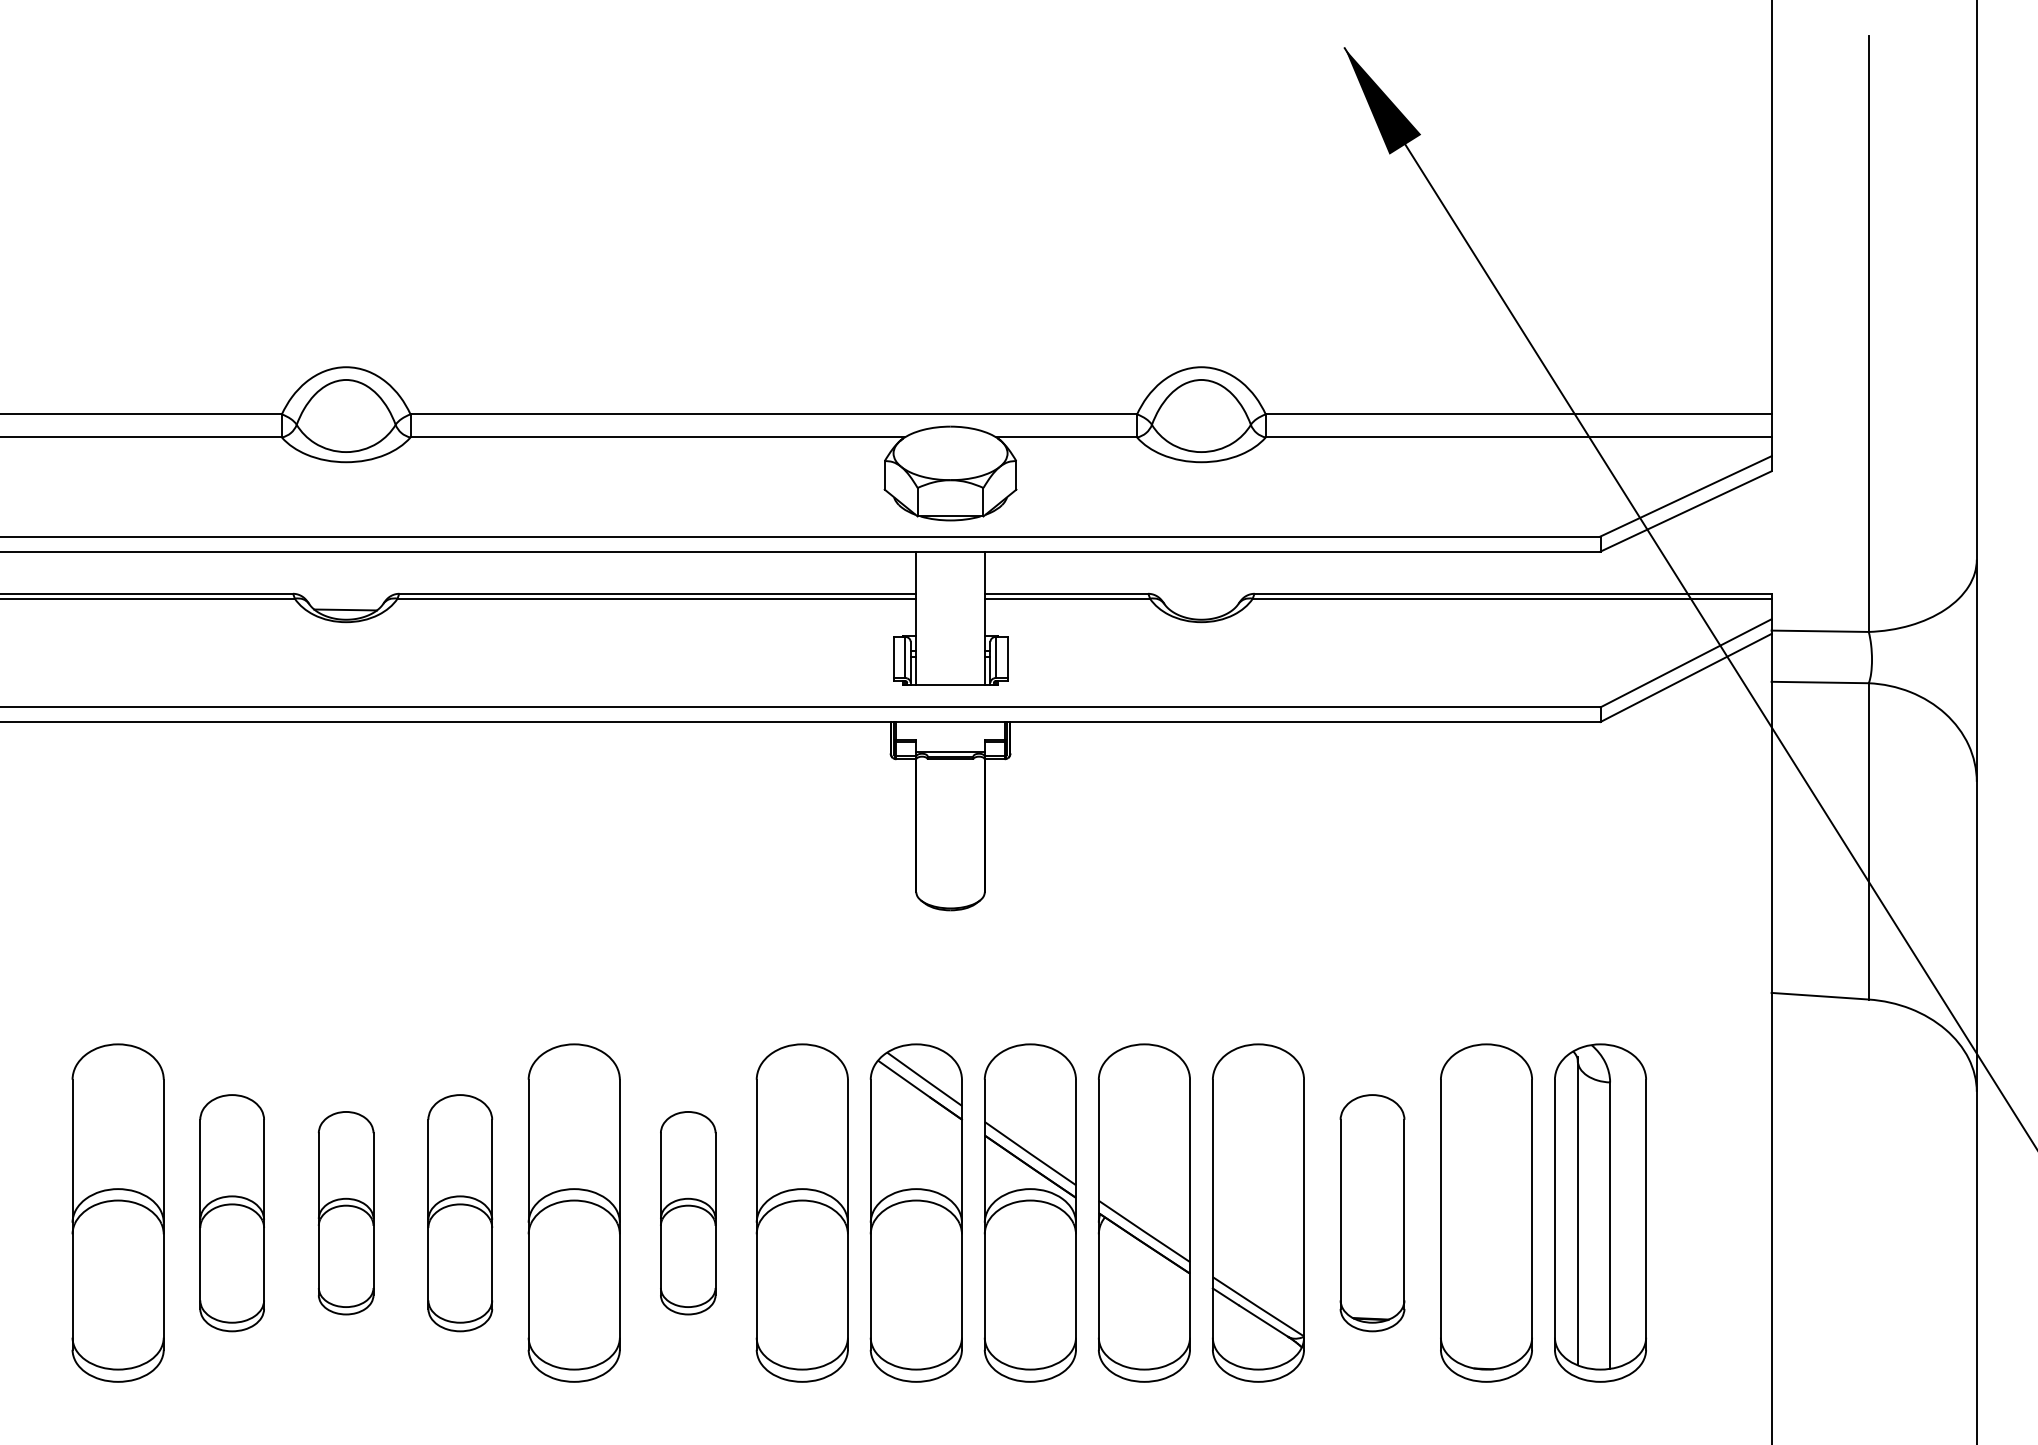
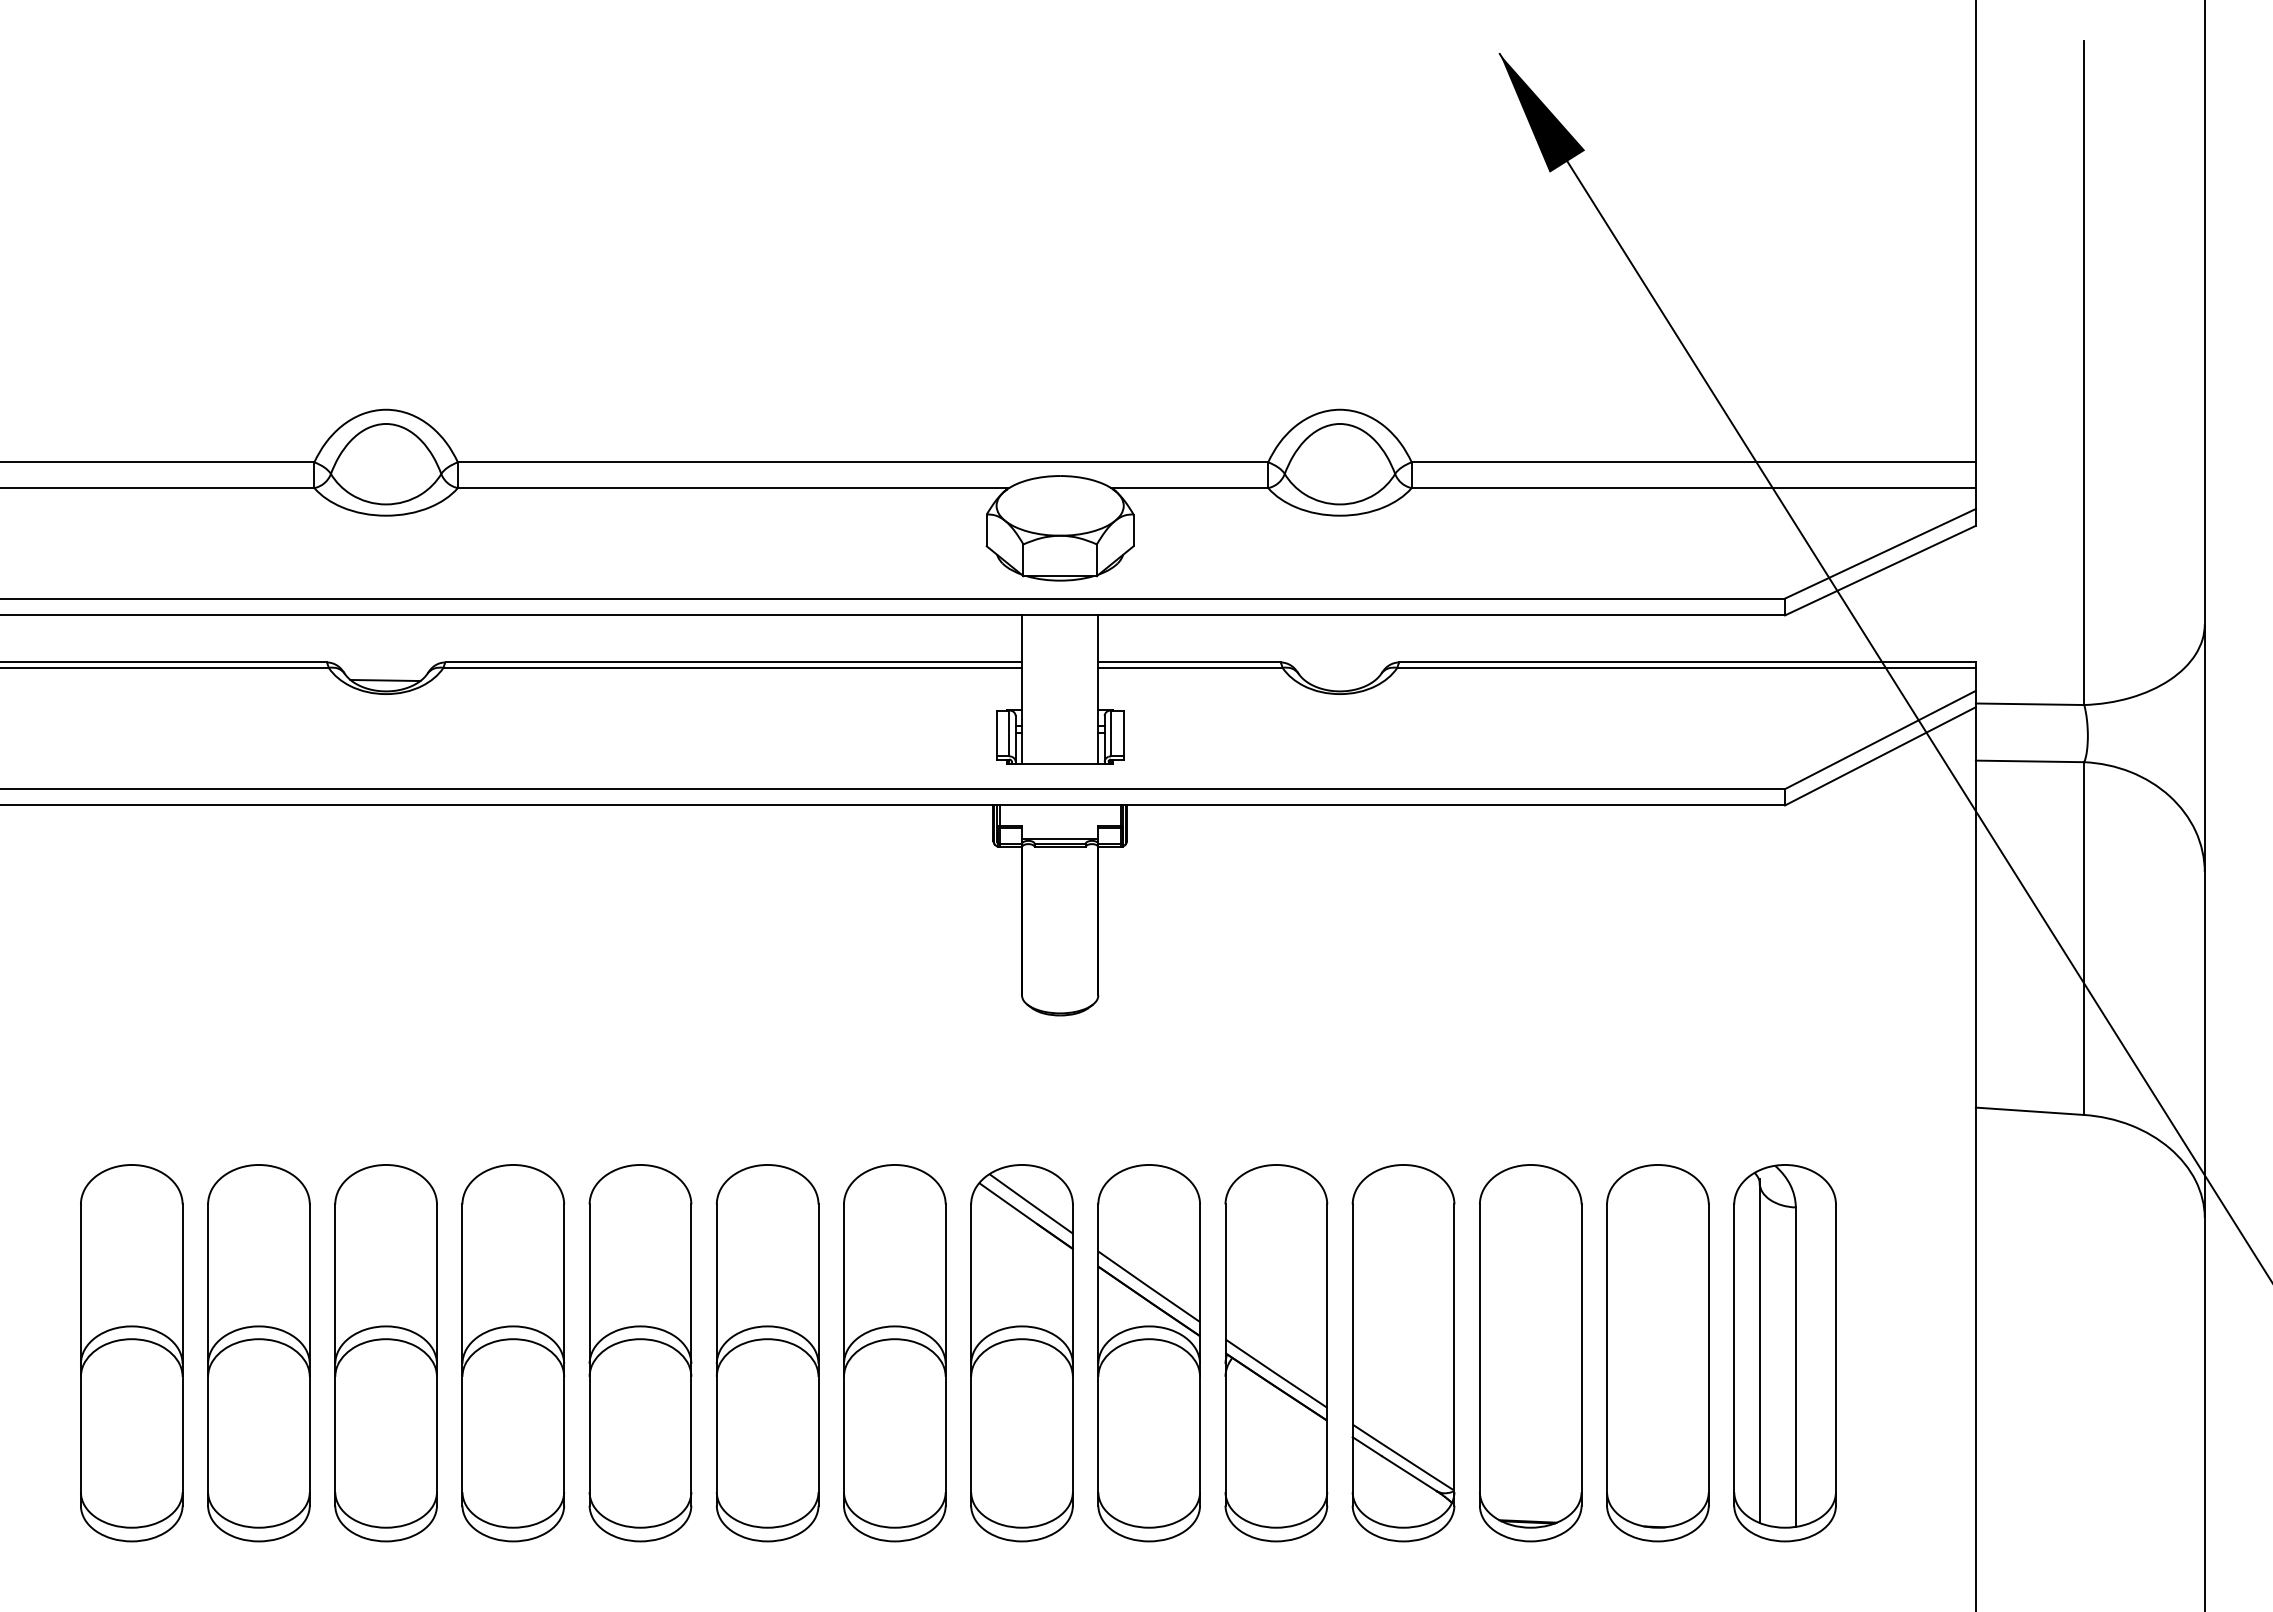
part: (231, 1213) -> (258, 1353), size x1.43
part: (345, 1213) -> (385, 1353), size x1.67
part: (460, 1213) -> (513, 1353), size x1.43
part: (688, 1213) -> (767, 1353), size x1.67
part: (1372, 1213) -> (1530, 1353), size x1.43

